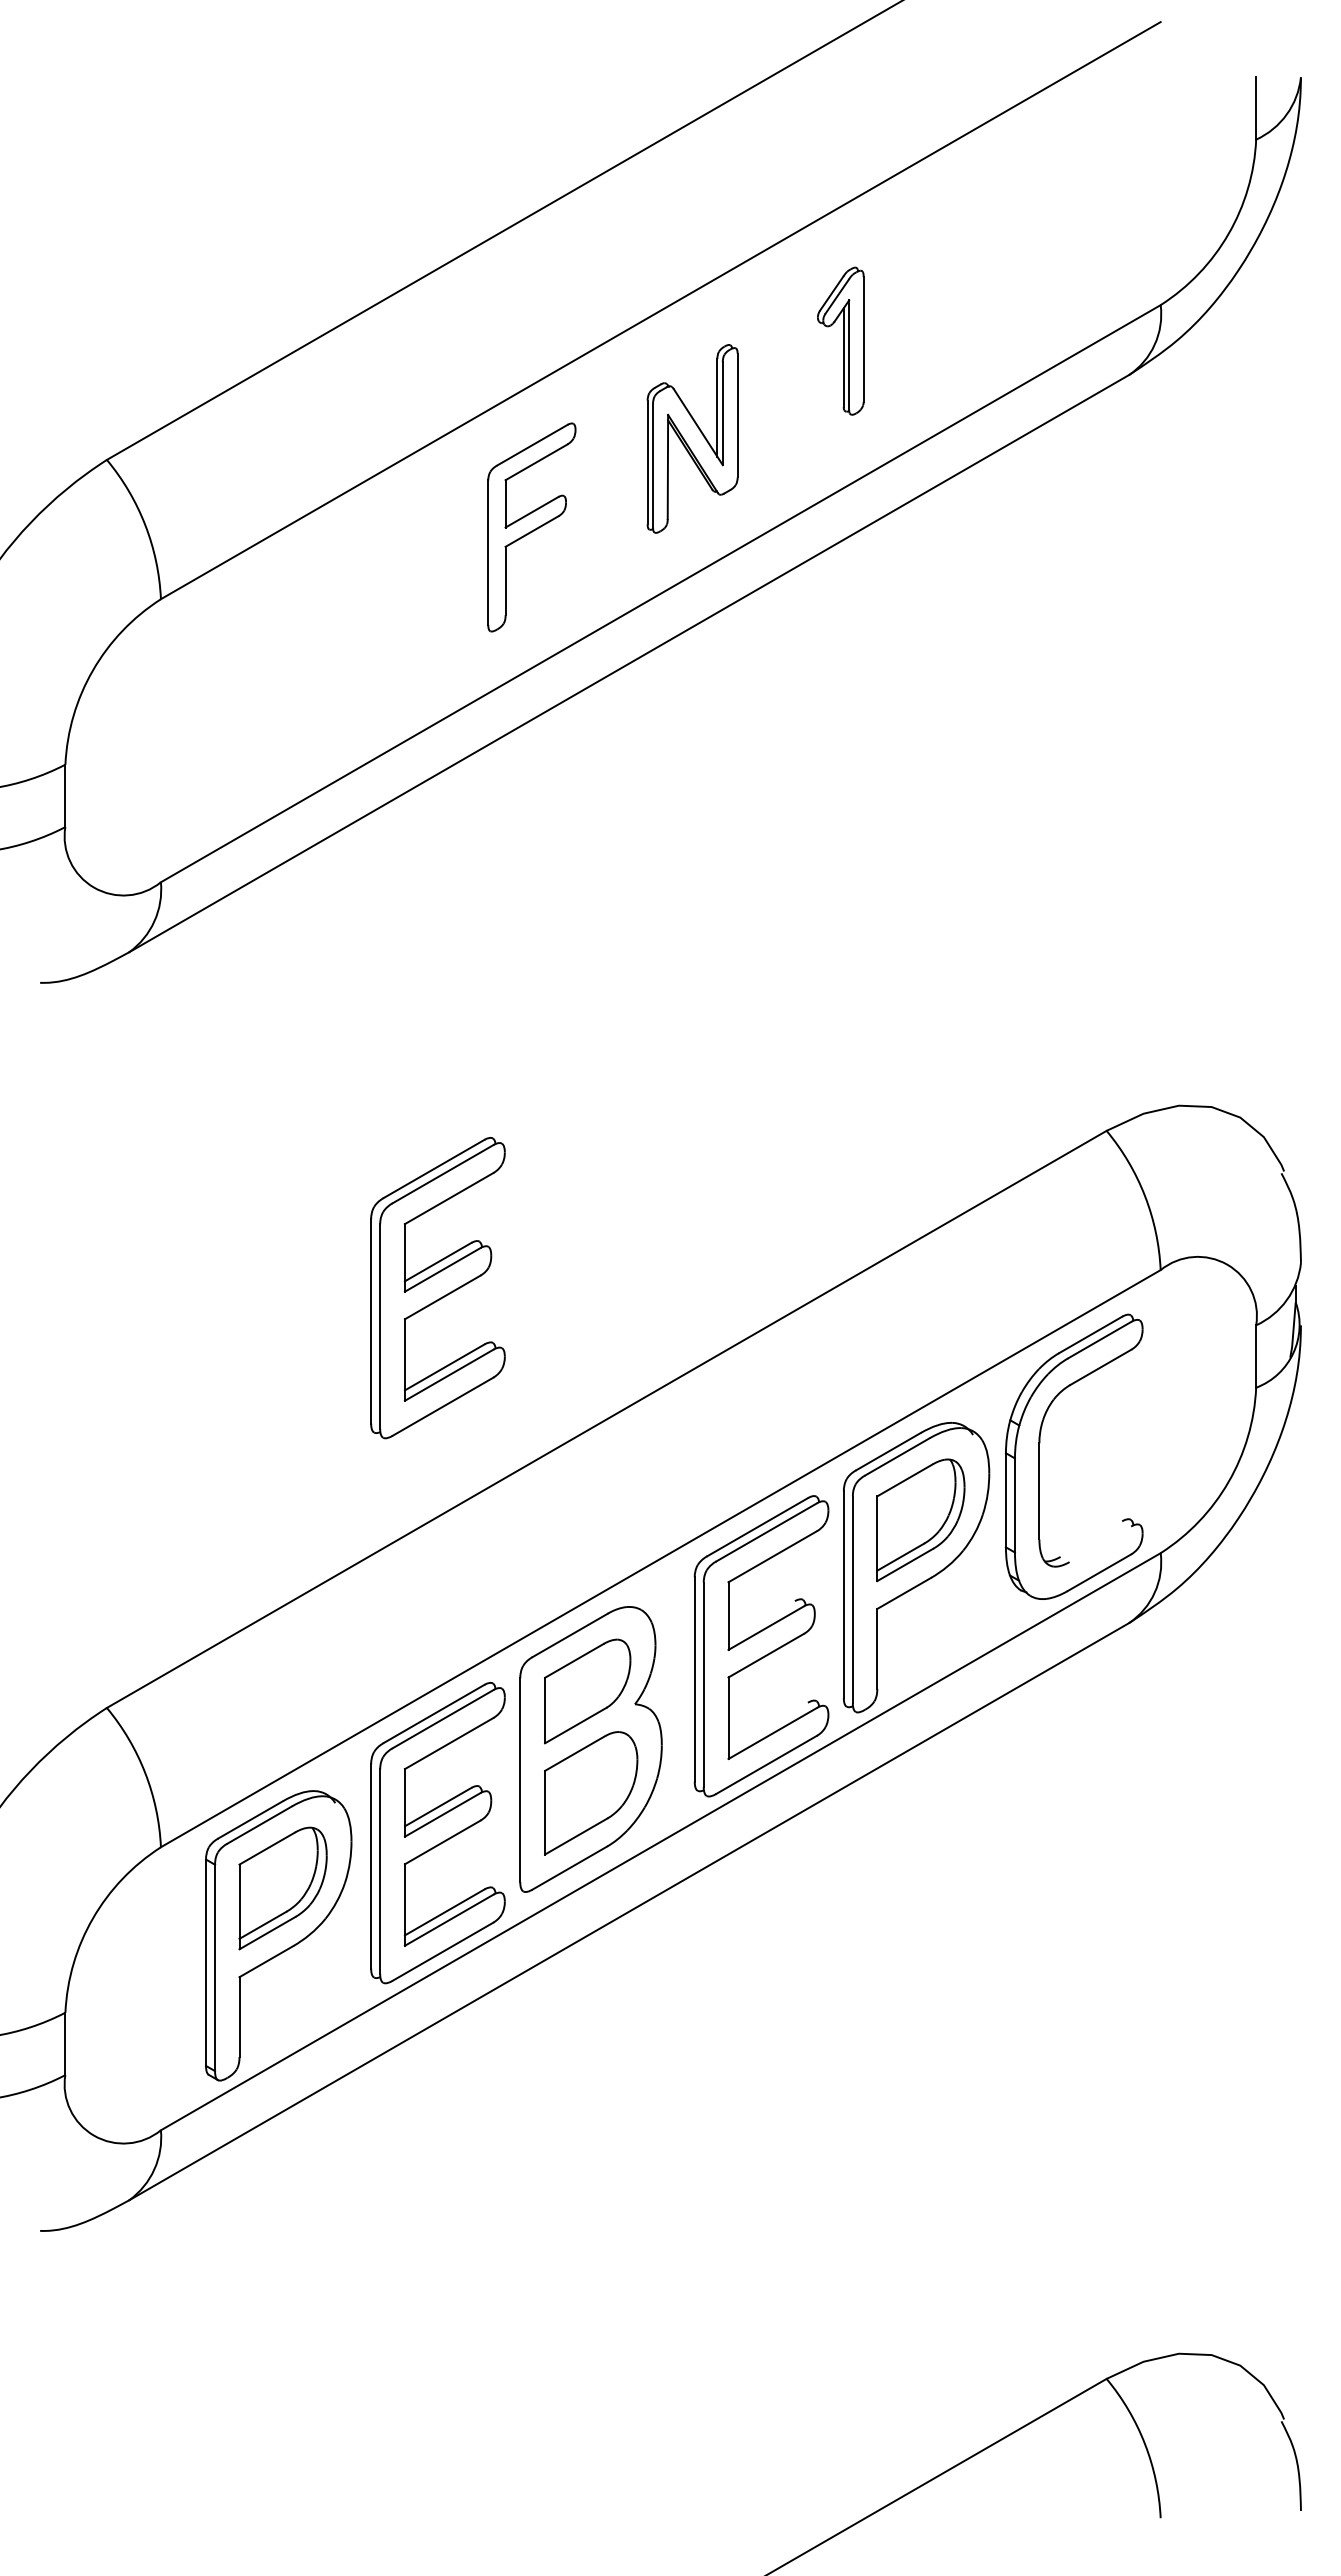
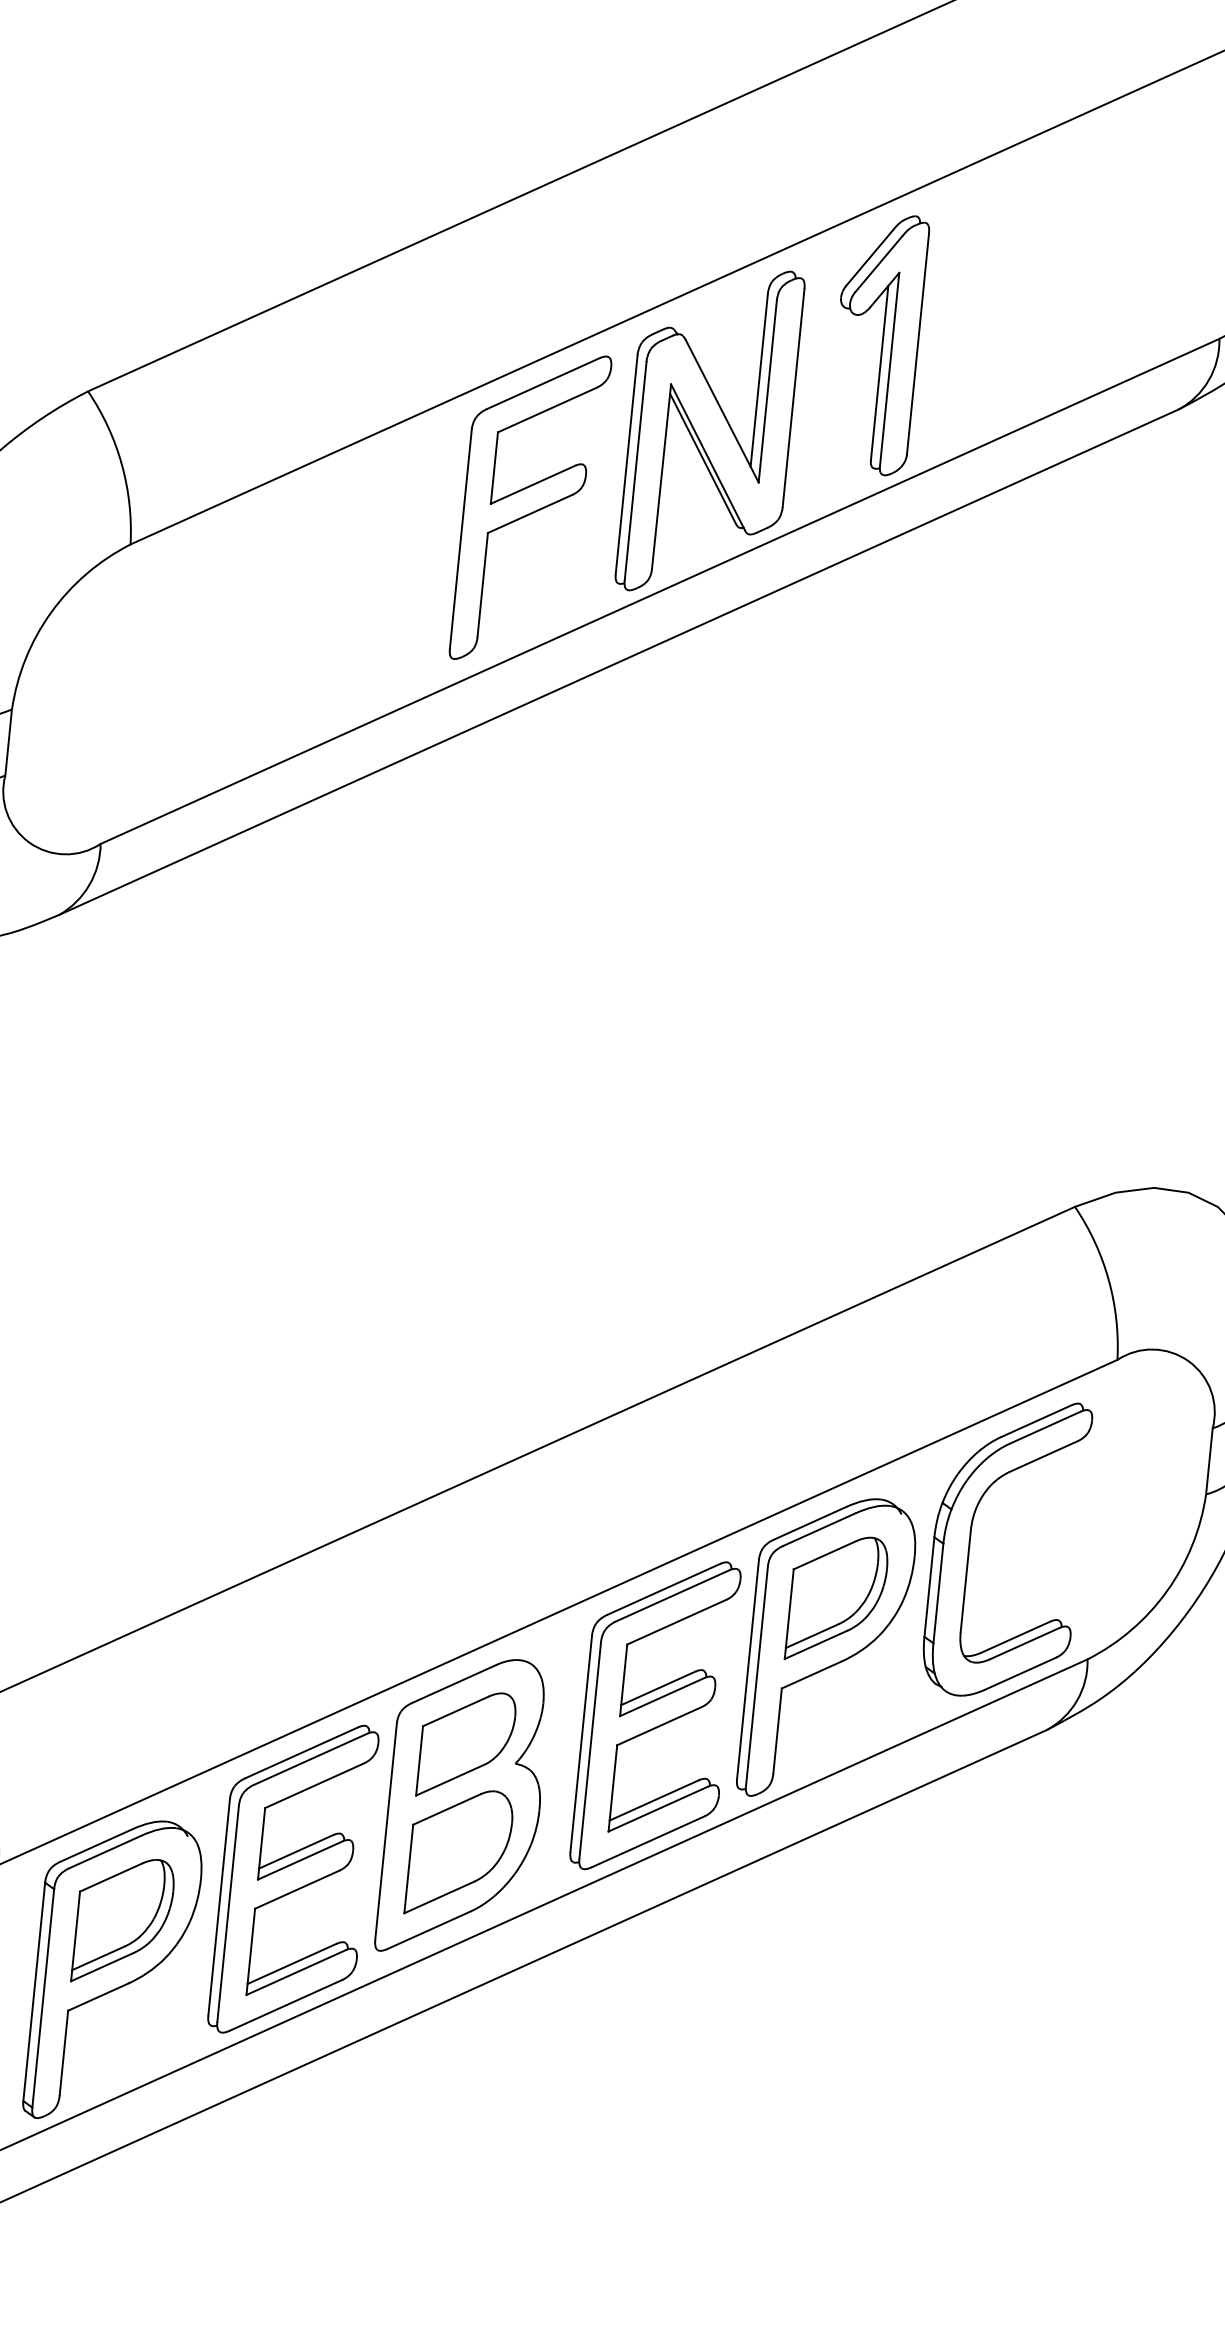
part: (840, 340) -> (876, 342), size x1.67
part: (692, 438) -> (709, 430), size x1.67
part: (531, 527) -> (530, 507), size x1.43
part: (437, 1288) -> (350, 1302), removed
line: (1091, 1538) -> (1015, 1636), added
line: (1100, 1544) -> (1024, 1643), added
line: (761, 1620) -> (658, 1688), added
line: (767, 1725) -> (653, 1800), added

